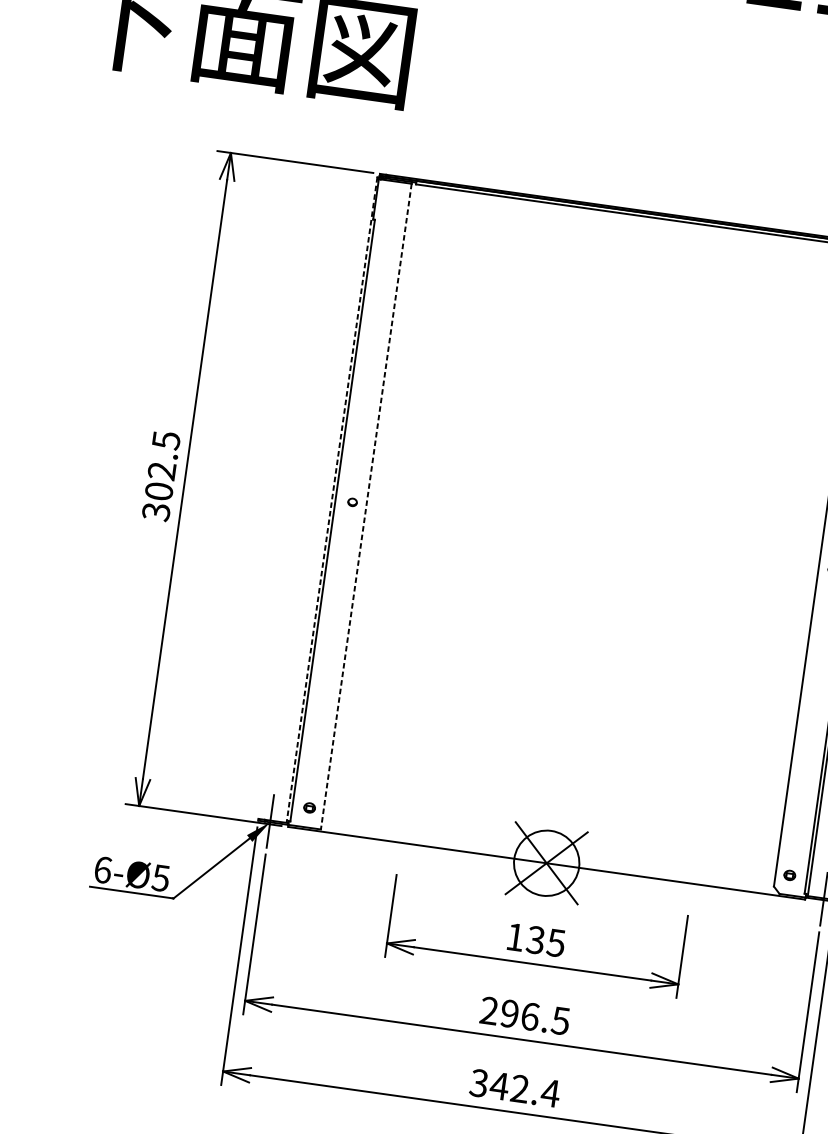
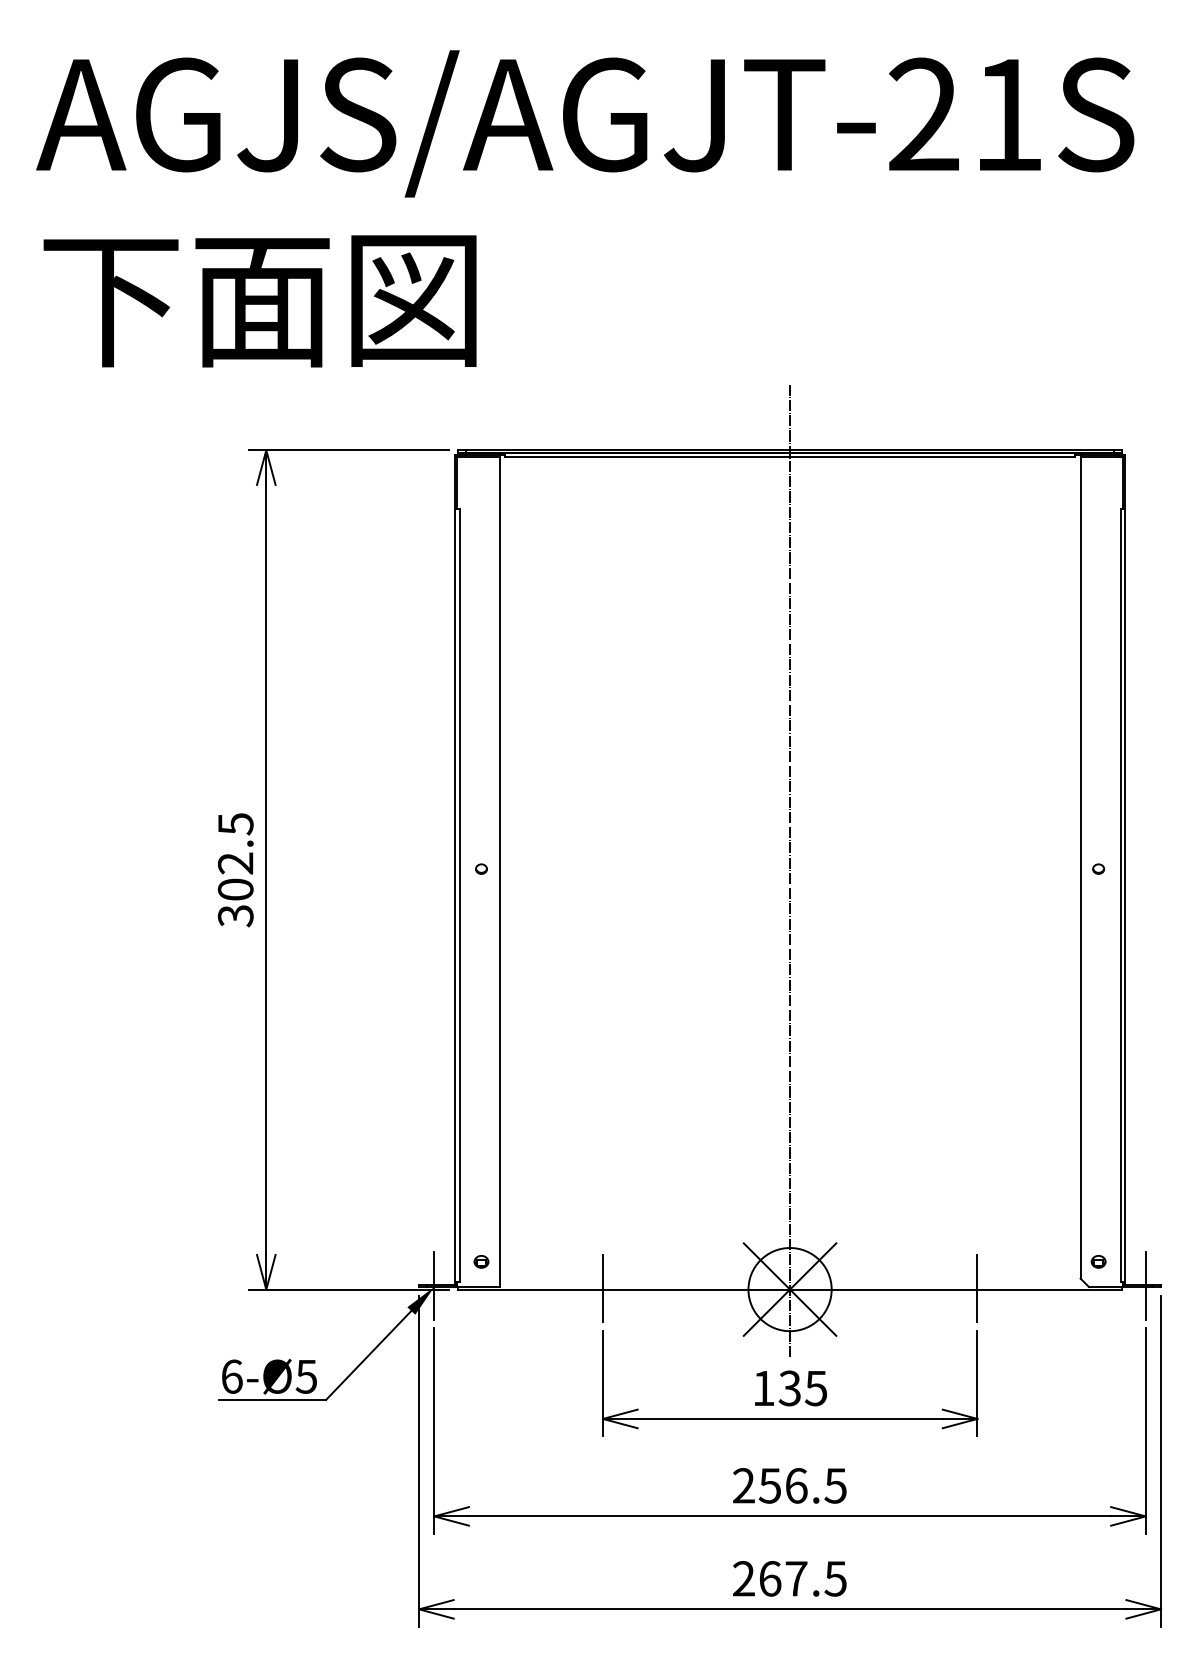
line: (332, 499) -> (455, 869), dashed -> solid
line: (366, 506) -> (499, 872), dashed -> solid
line: (592, 536) -> (790, 869), added
line: (400, 841) -> (602, 1288), added
line: (692, 882) -> (977, 1288), added
text: (509, 1013) -> (769, 1485), 296.5 -> 256.5
text: (514, 1087) -> (789, 1578), 342.4 -> 267.5

